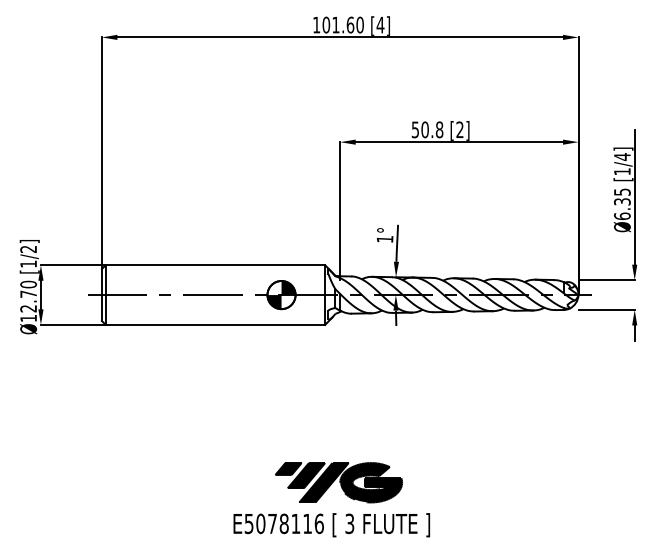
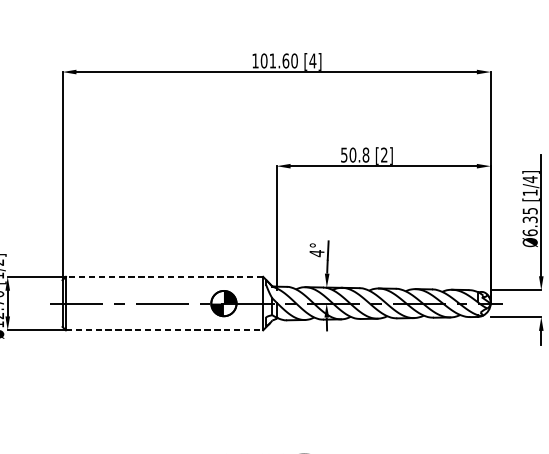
text: (385, 239) -> (317, 253), 1° -> 4°
line: (215, 265) -> (164, 277), solid -> dashed
line: (215, 324) -> (164, 330), solid -> dashed

